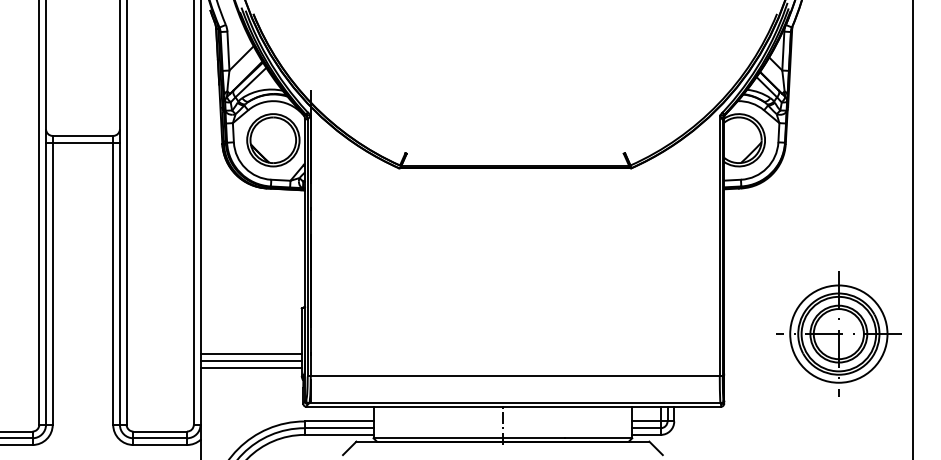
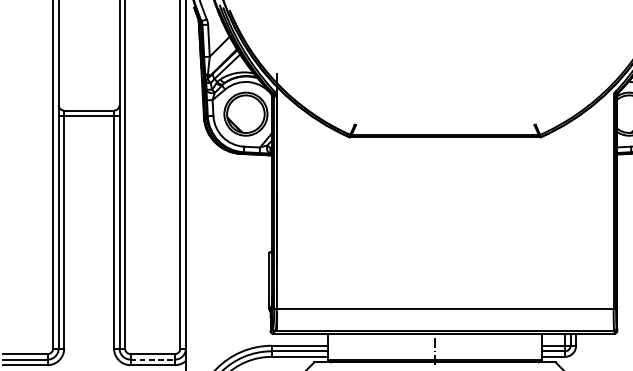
line: (250, 354) -> (227, 290), removed
line: (250, 361) -> (227, 296), removed
line: (250, 367) -> (227, 301), removed
line: (160, 438) -> (152, 359), solid -> dashed

